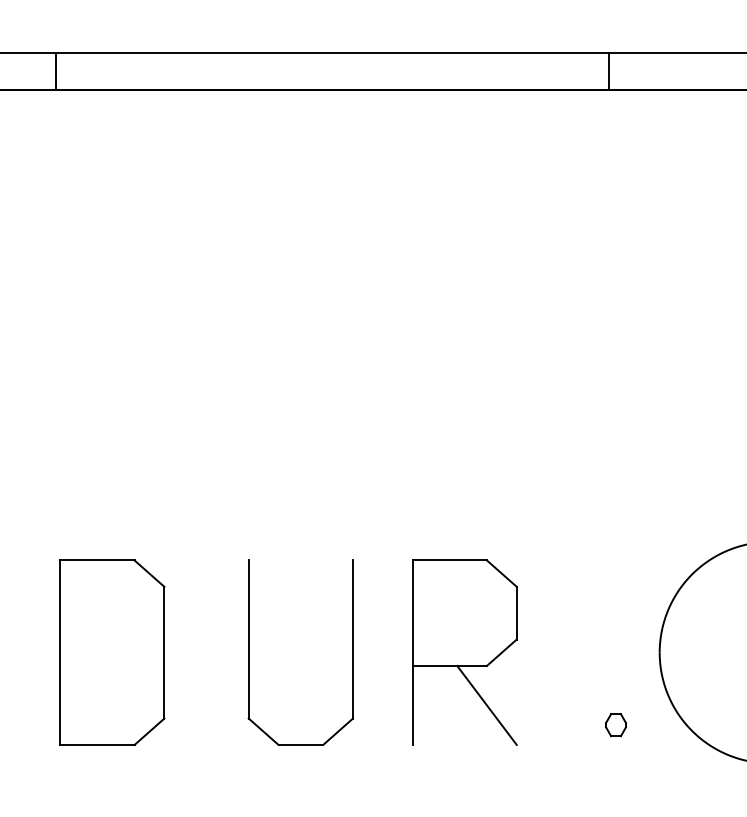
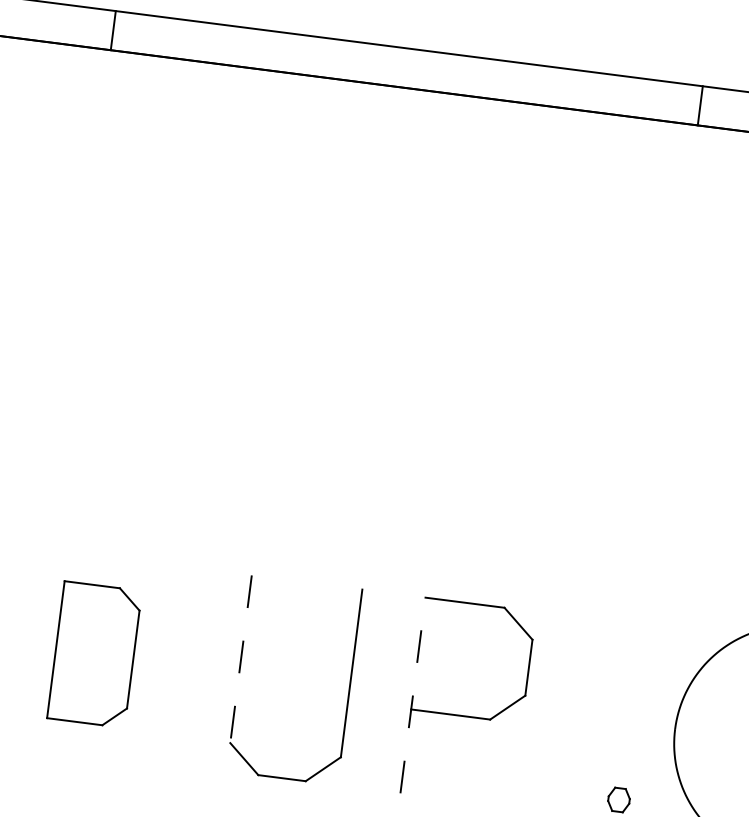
line: (248, 640) -> (240, 660), solid -> dashed
part: (112, 652) -> (94, 654), size x0.7
line: (412, 652) -> (412, 695), solid -> dashed
line: (486, 704) -> (484, 760), removed

